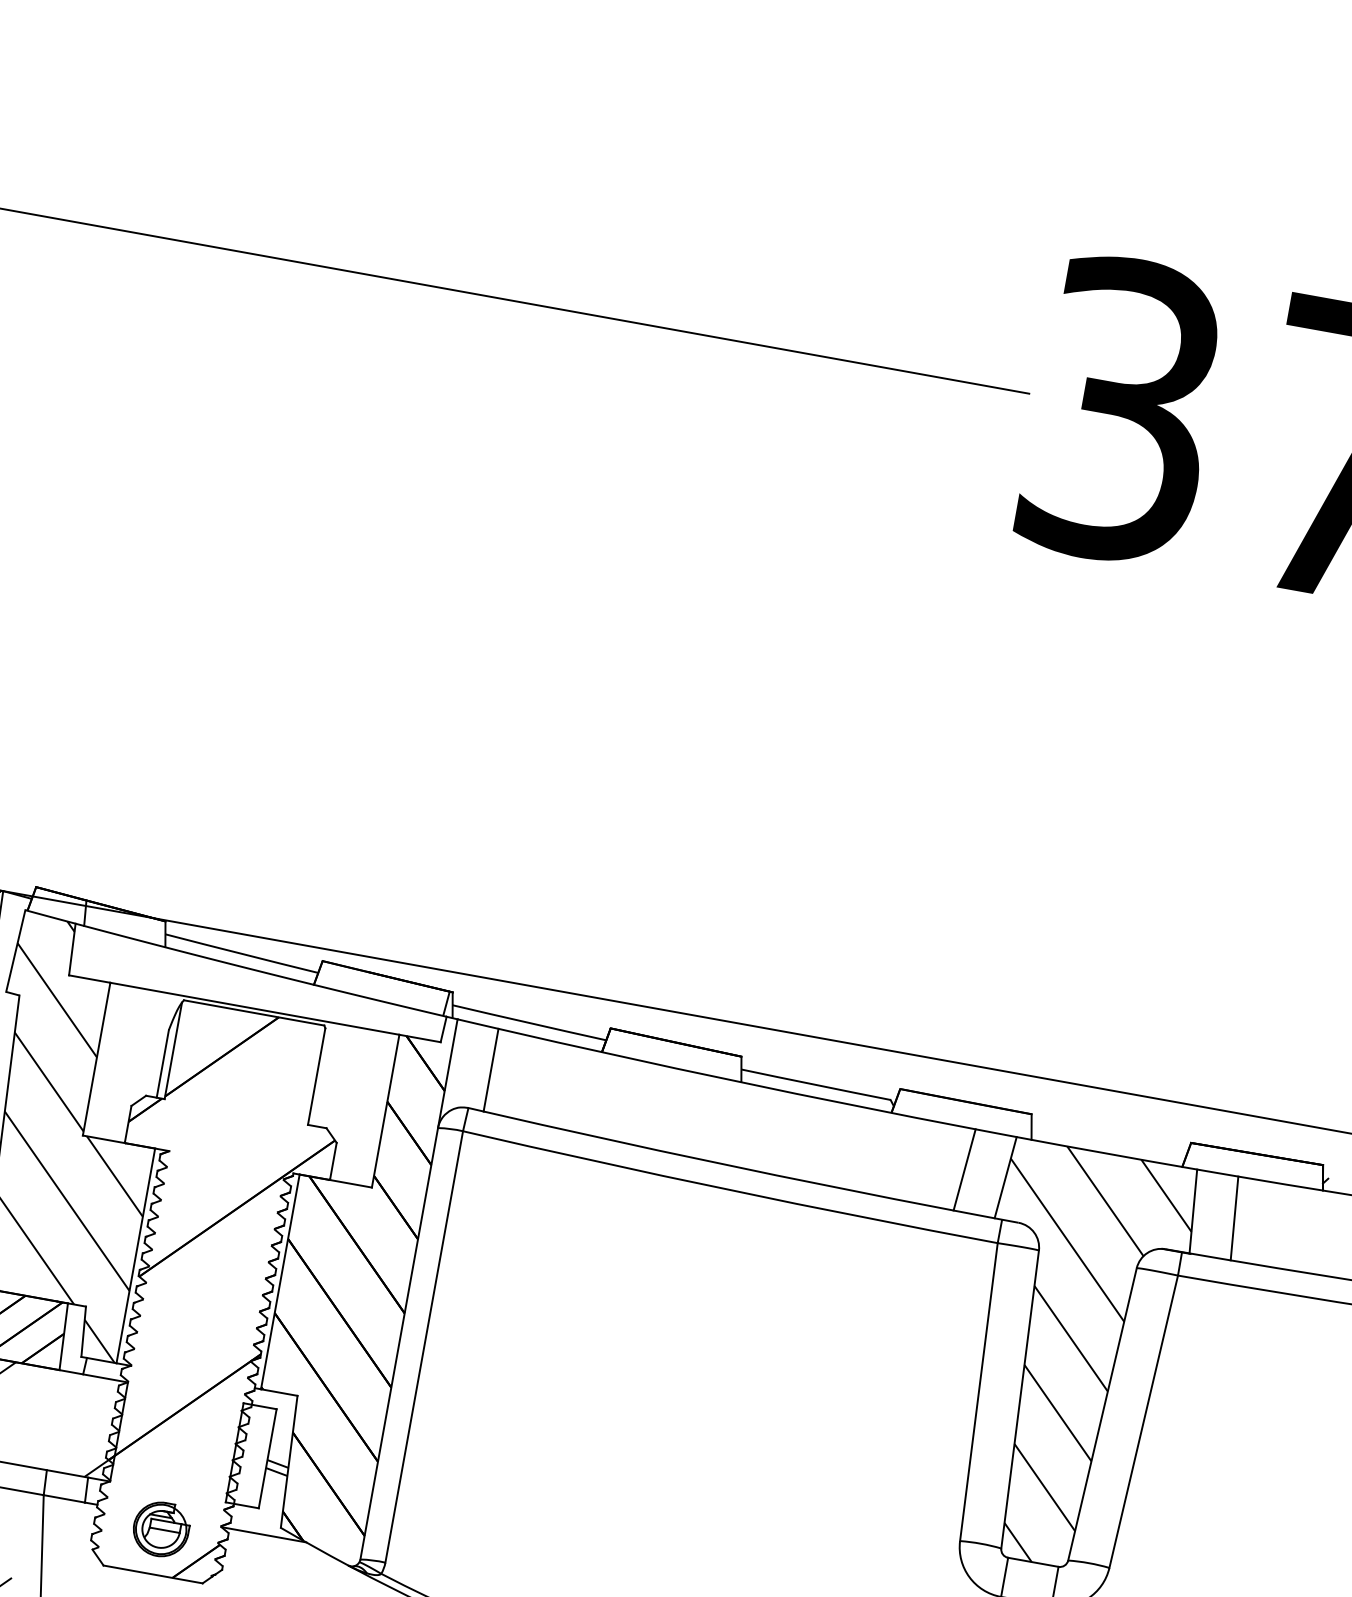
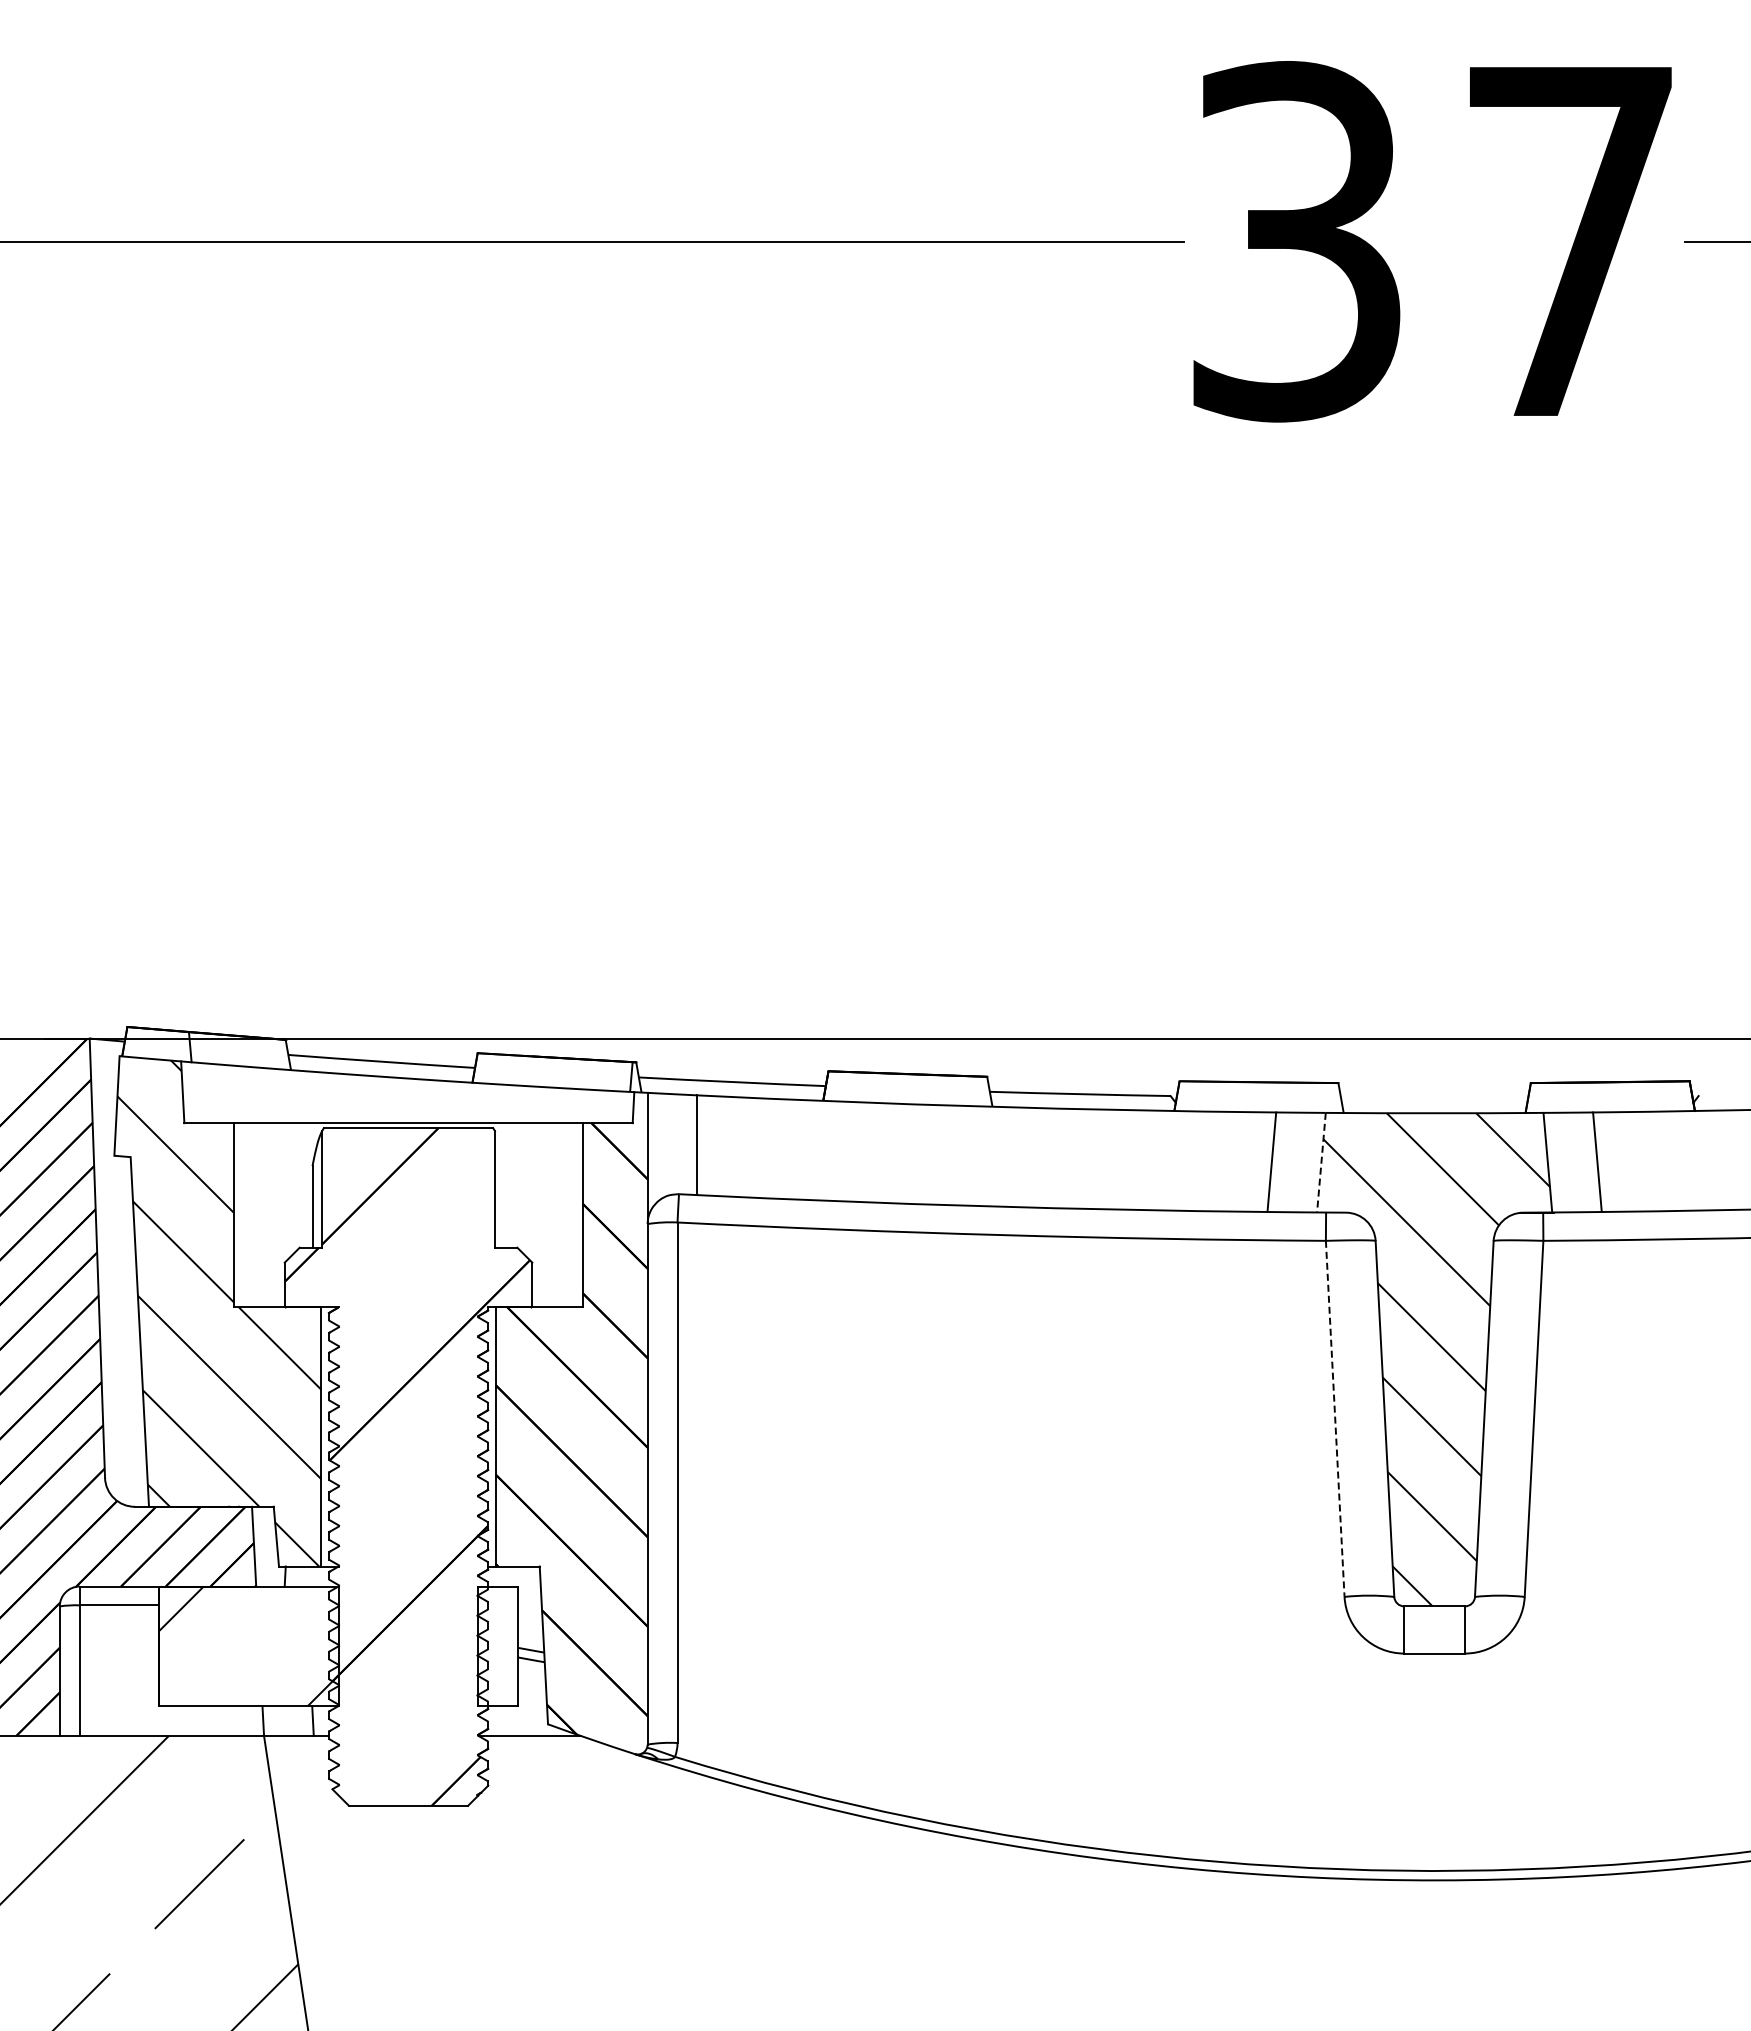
line: (1005, 1177) -> (1321, 1162), solid -> dashed
line: (979, 1392) -> (1335, 1419), solid -> dashed
part: (161, 1529) -> (408, 1751), removed

